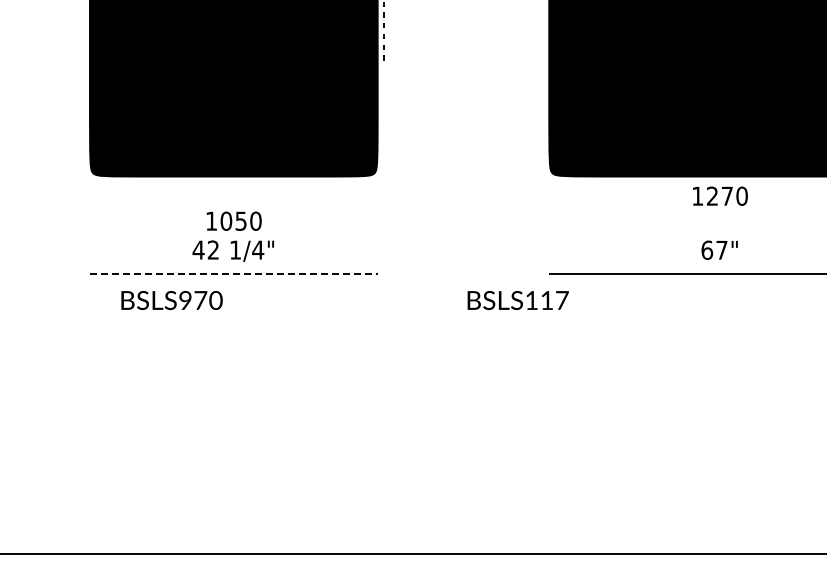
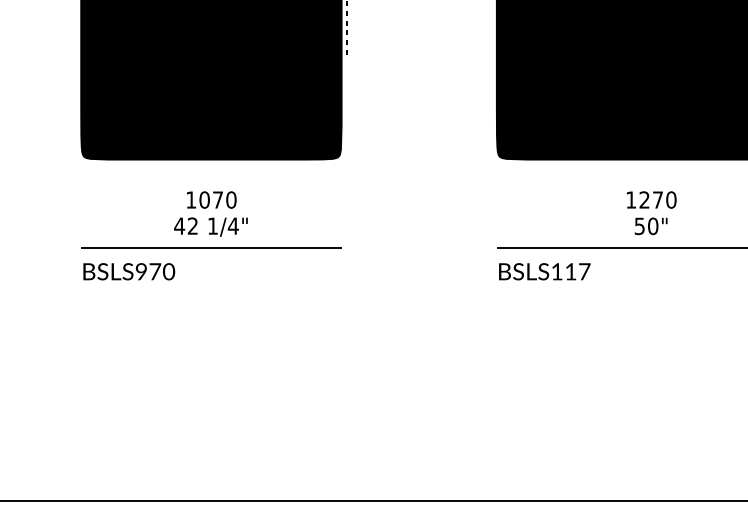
text: (720, 195) -> (651, 199), moved
text: (240, 221) -> (217, 200), 1050 -> 1070
text: (714, 249) -> (646, 225), 67" -> 50"
line: (233, 273) -> (211, 247), dashed -> solid
text: (171, 300) -> (128, 271), moved
text: (517, 300) -> (544, 271), moved

